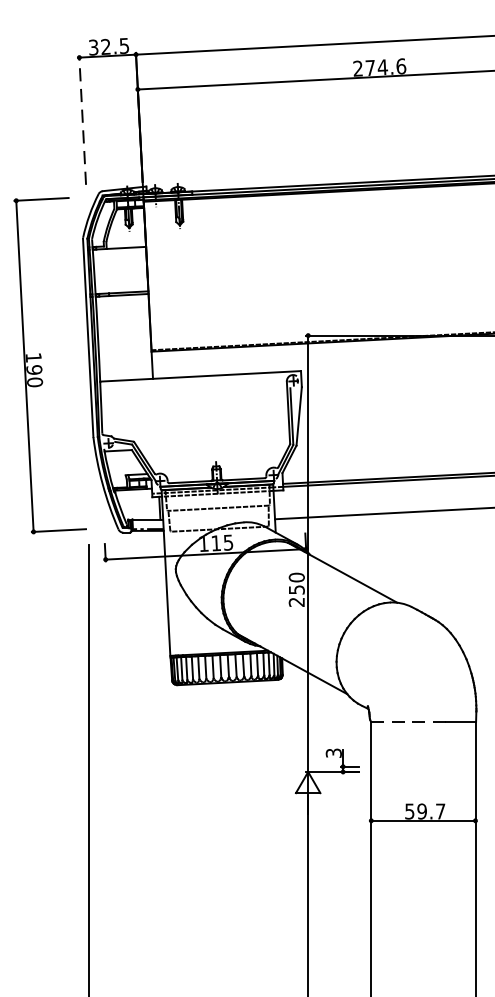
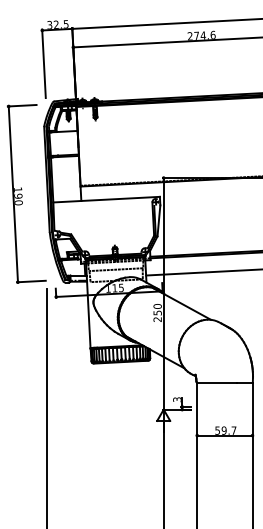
line: (81, 119) -> (43, 63), dashed -> solid
line: (409, 720) -> (217, 382), dashed -> solid

